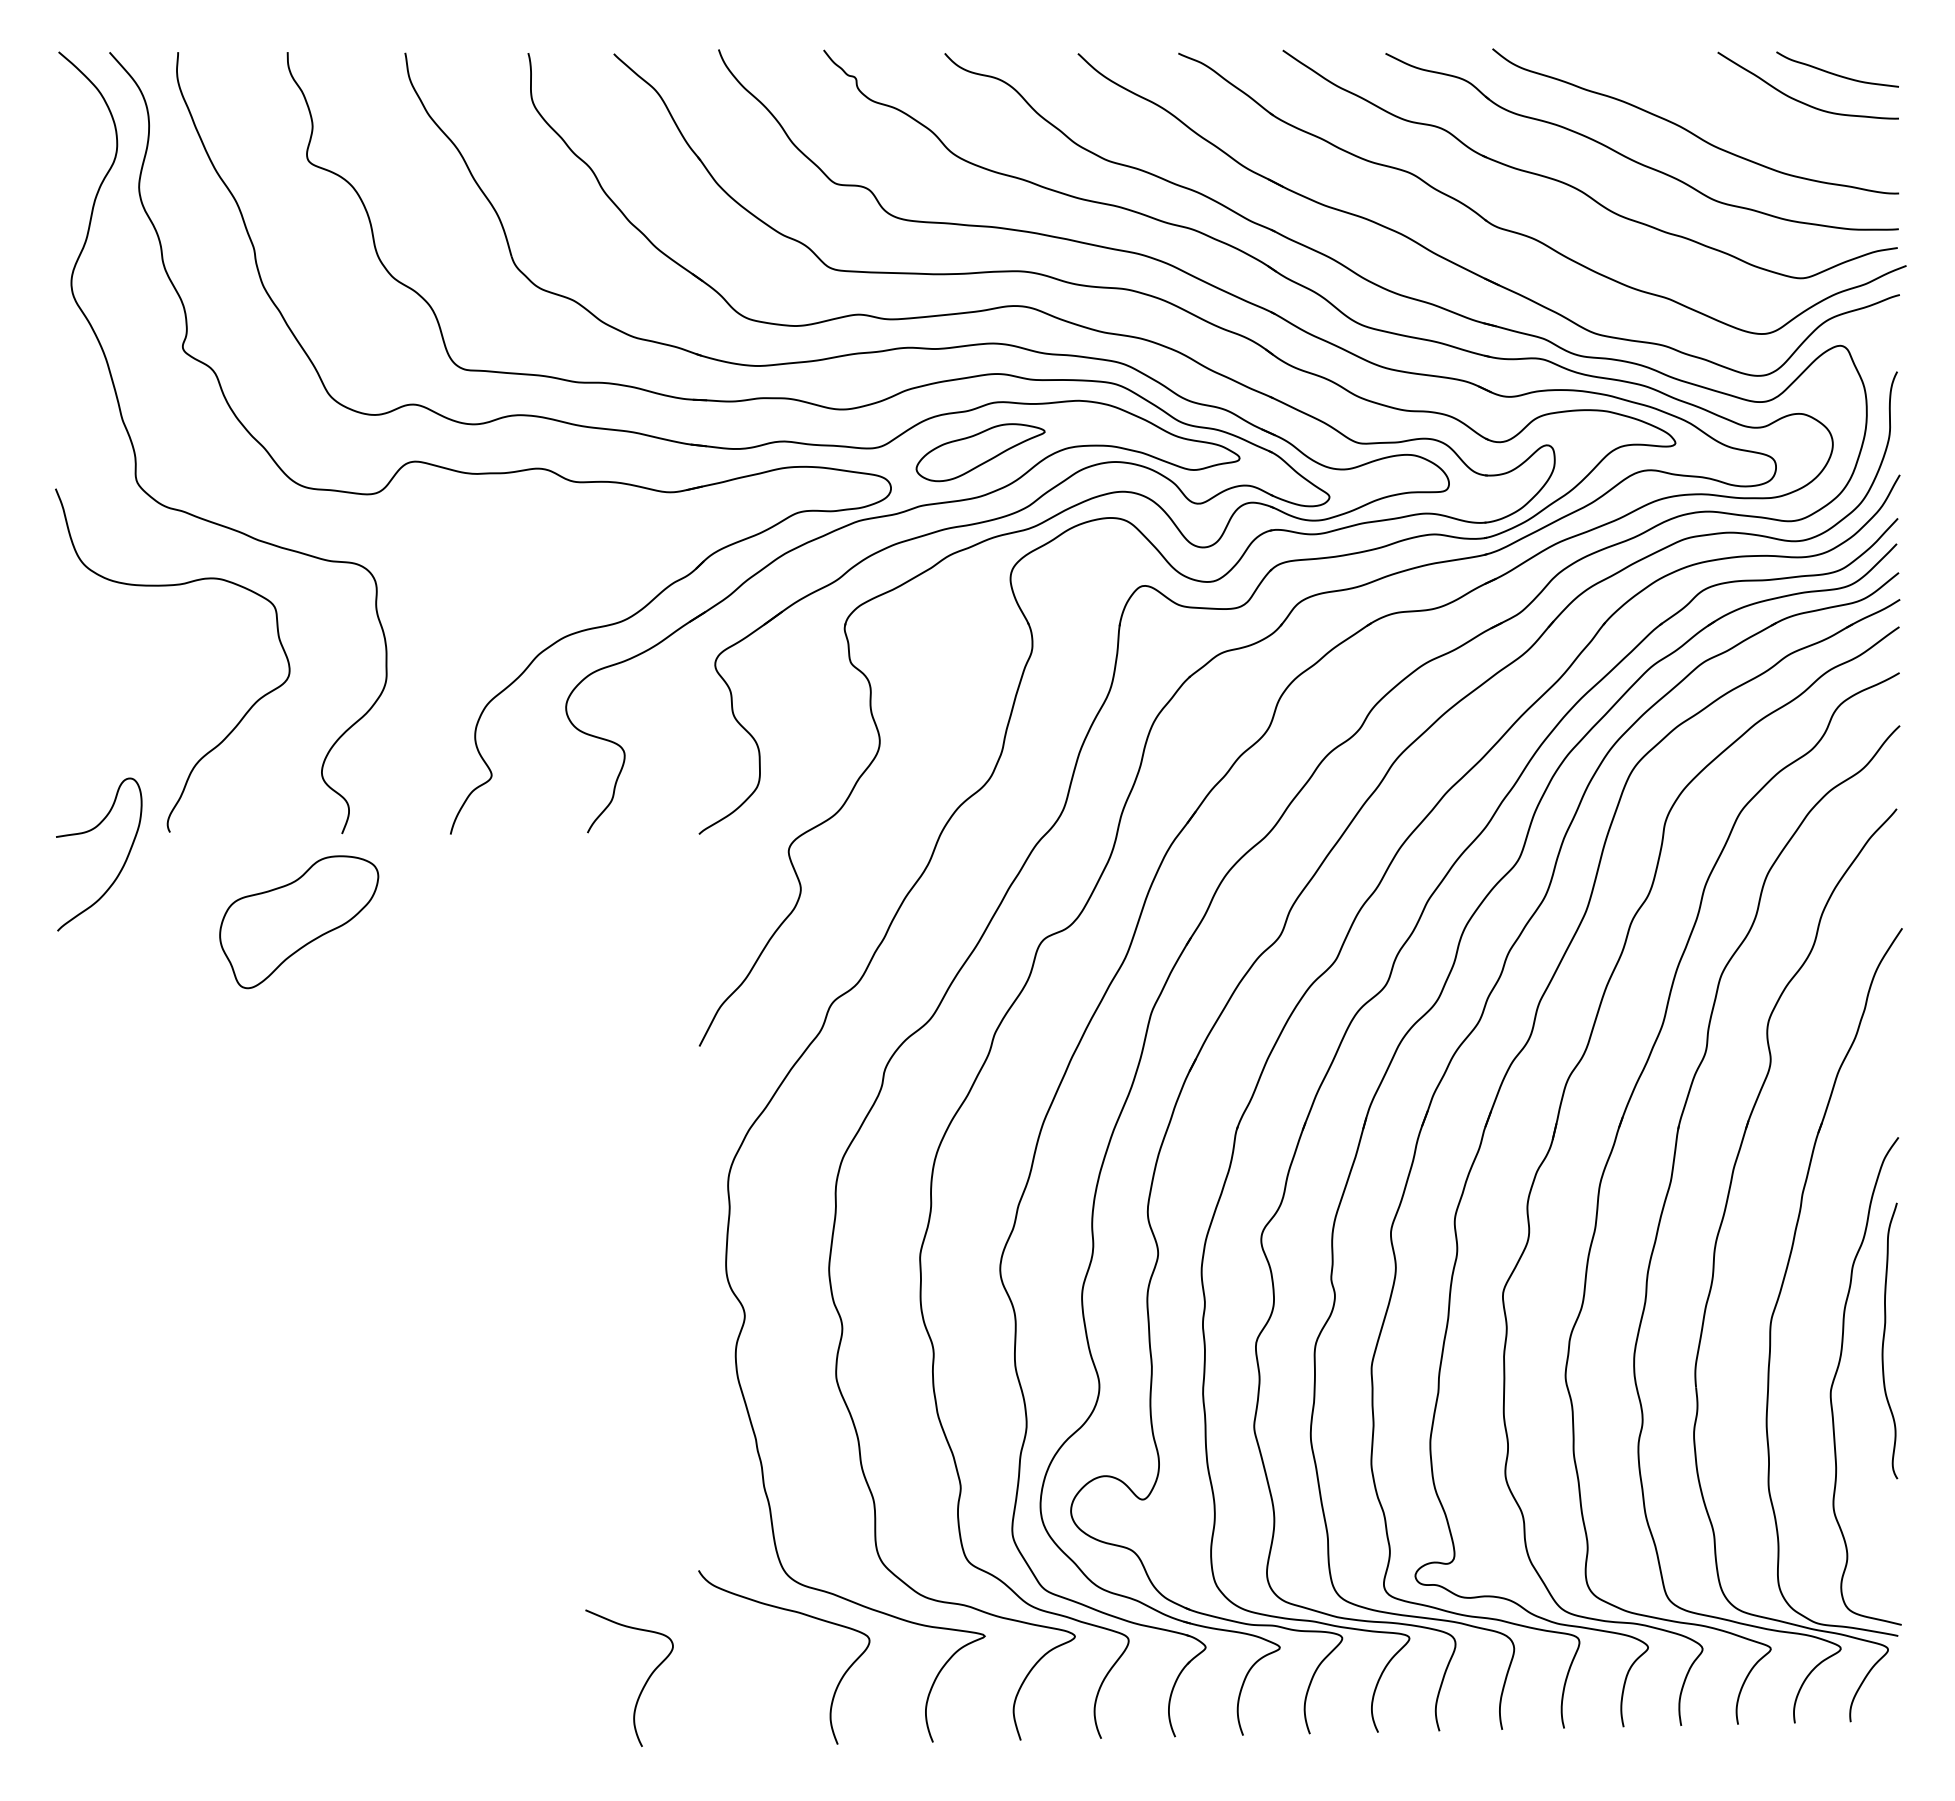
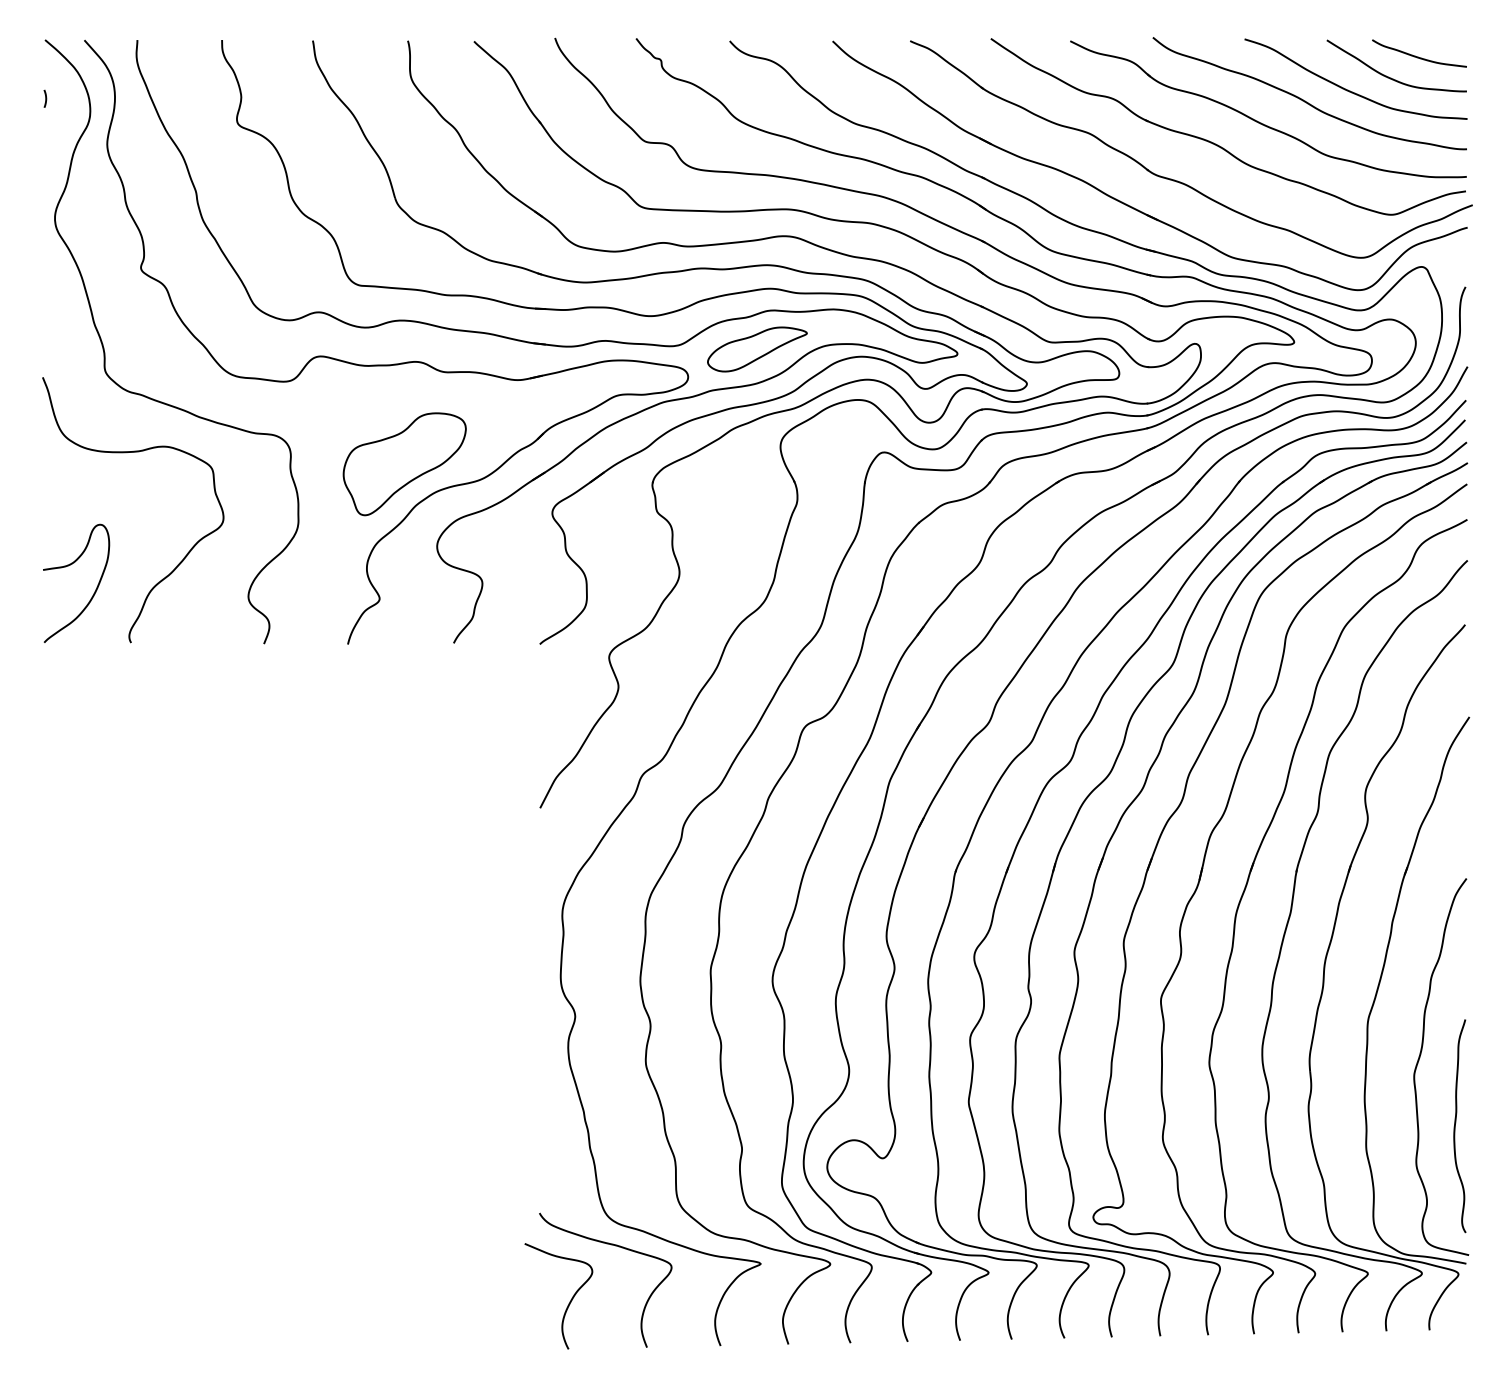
curve: (1747, 117) -> (1349, 90), added
curve: (59, 127) -> (45, 98), added
curve: (88, 832) -> (68, 566), moved
part: (299, 922) -> (405, 464), moved
curve: (1884, 1340) -> (1455, 1125), moved
curve: (643, 1685) -> (569, 1301), moved

